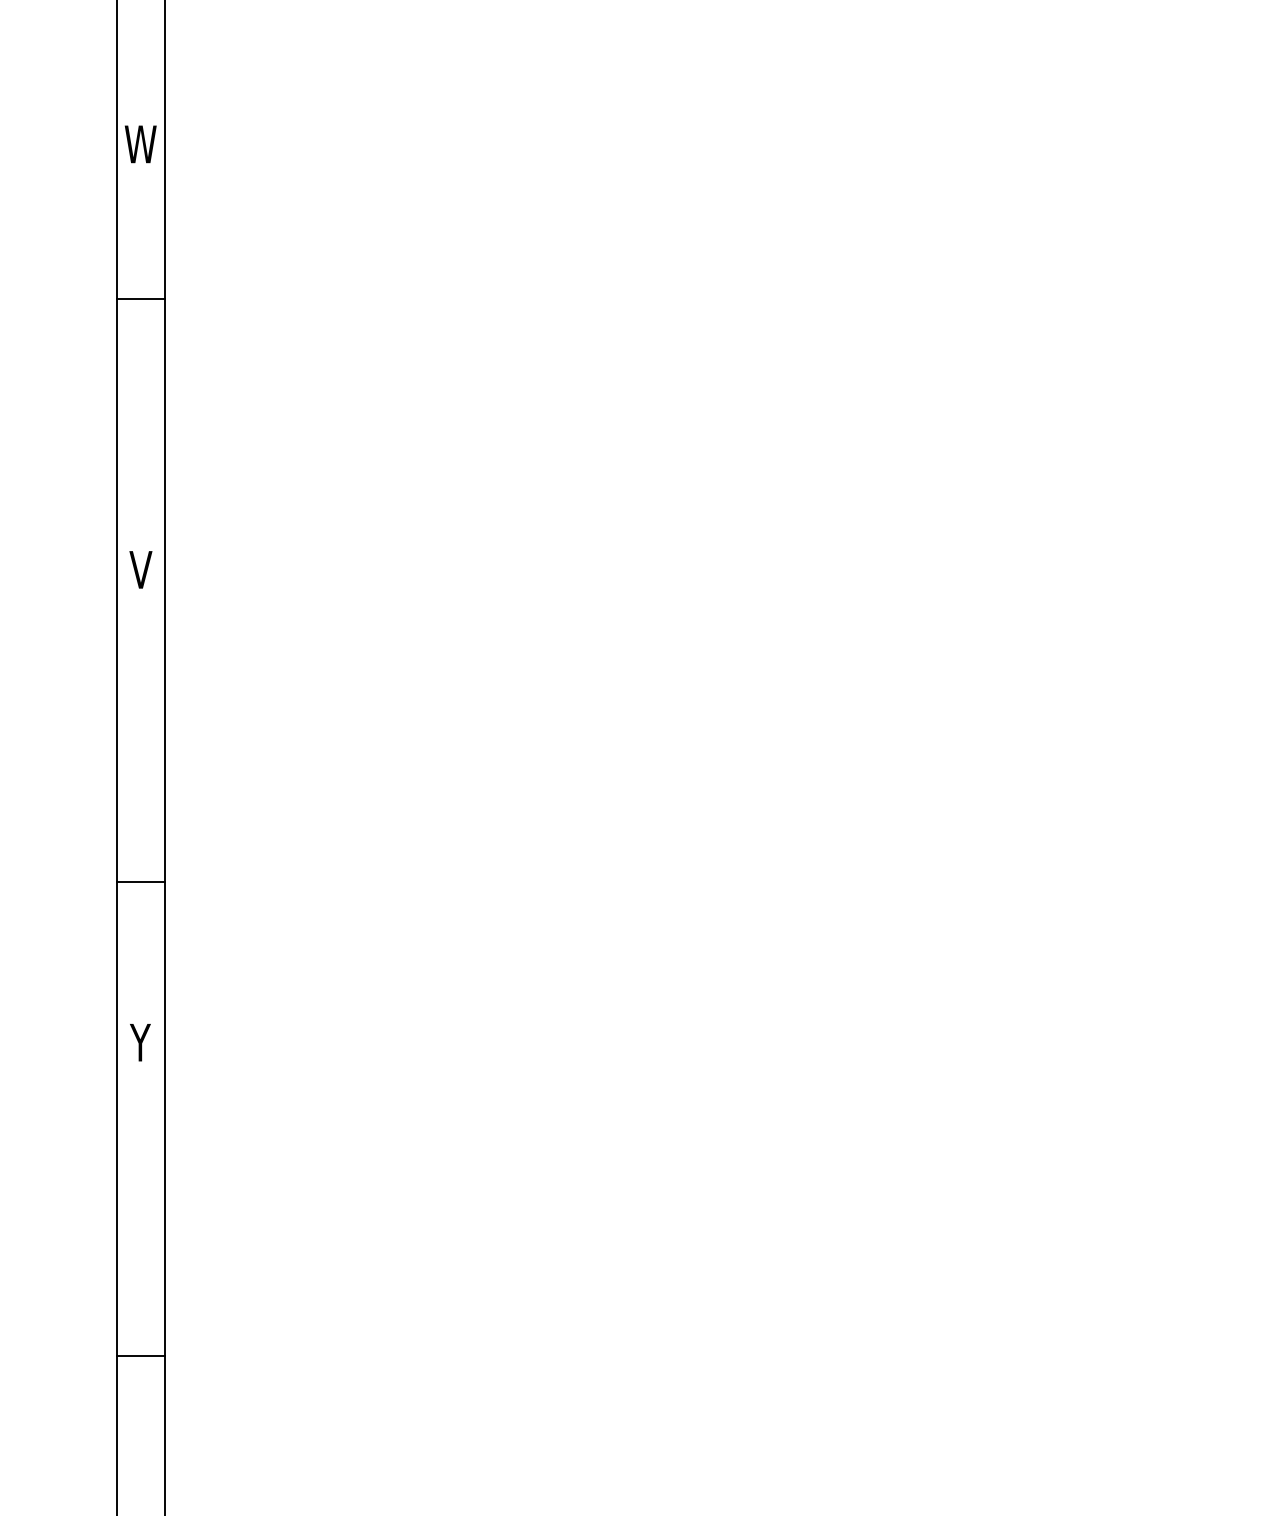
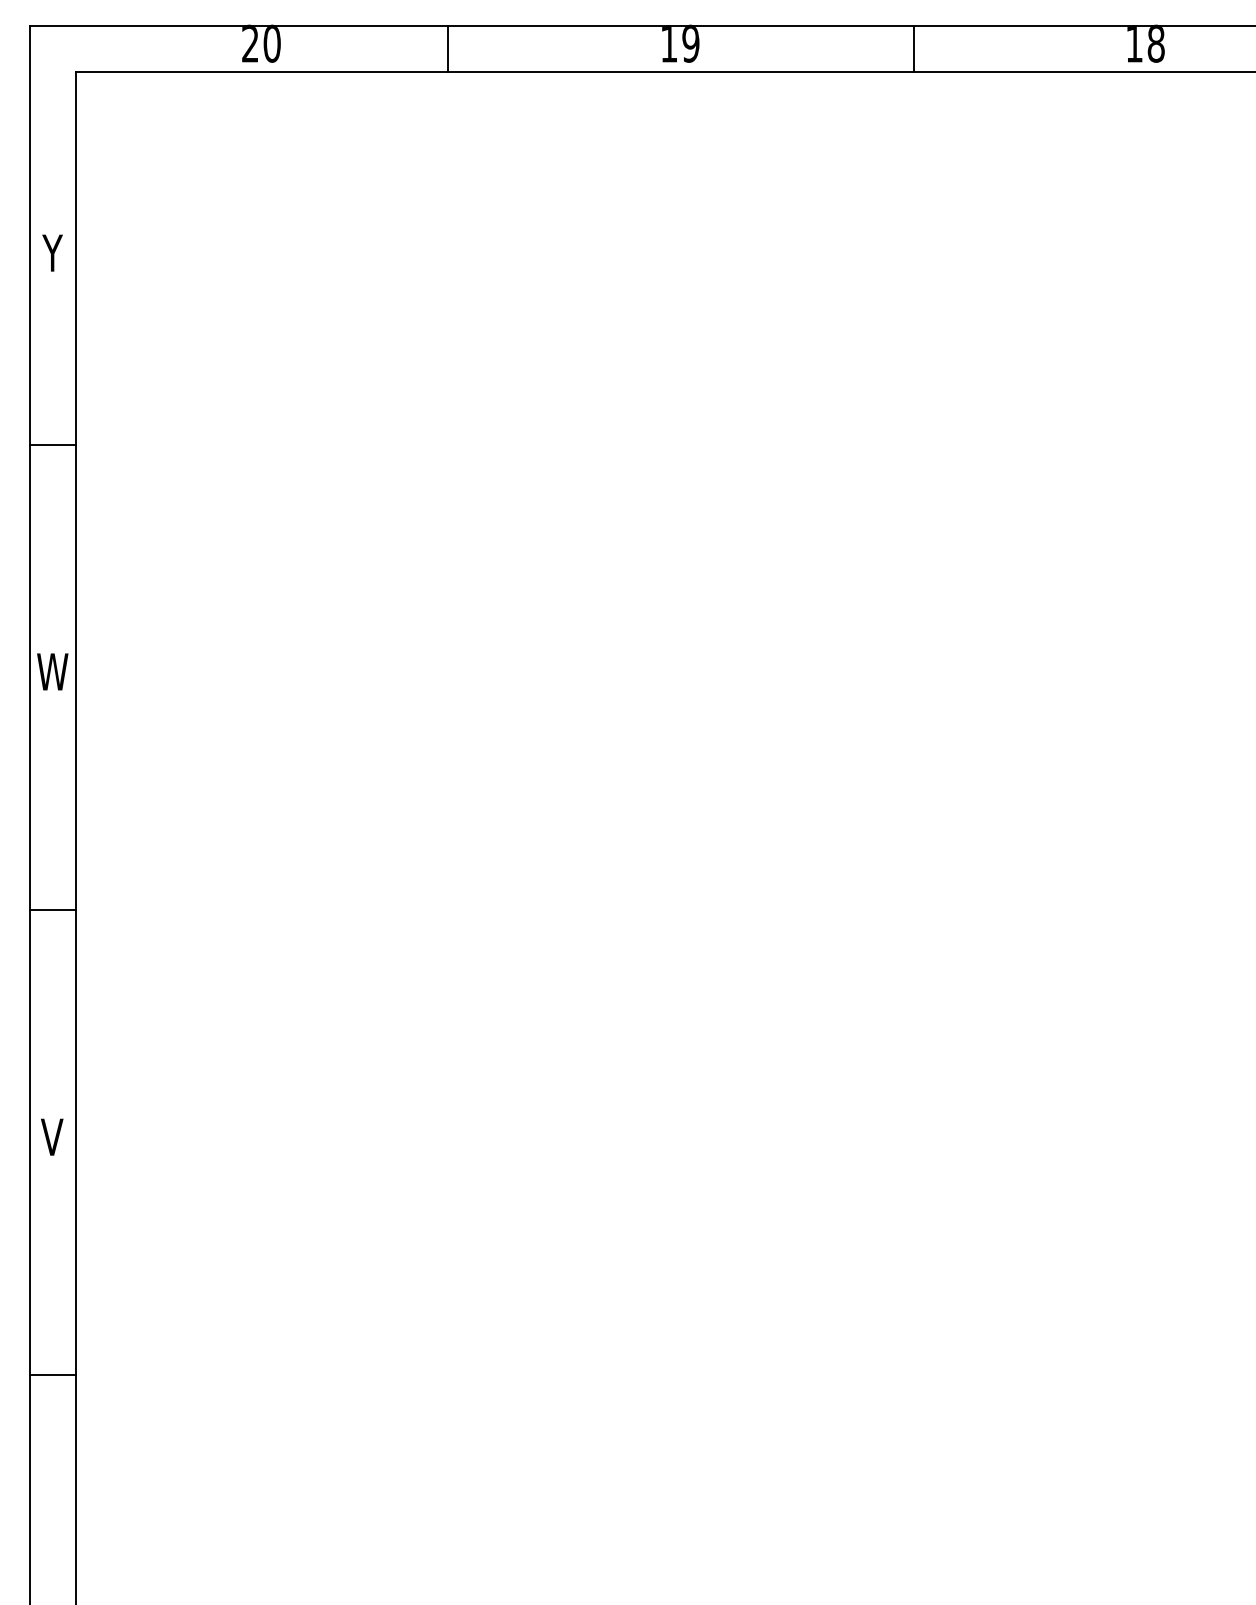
text: (140, 143) -> (52, 252), W -> Y
line: (140, 299) -> (52, 444), moved
text: (140, 569) -> (52, 671), V -> W
line: (140, 881) -> (52, 909), moved
text: (140, 1041) -> (52, 1136), Y -> V
line: (140, 1355) -> (52, 1375), moved

